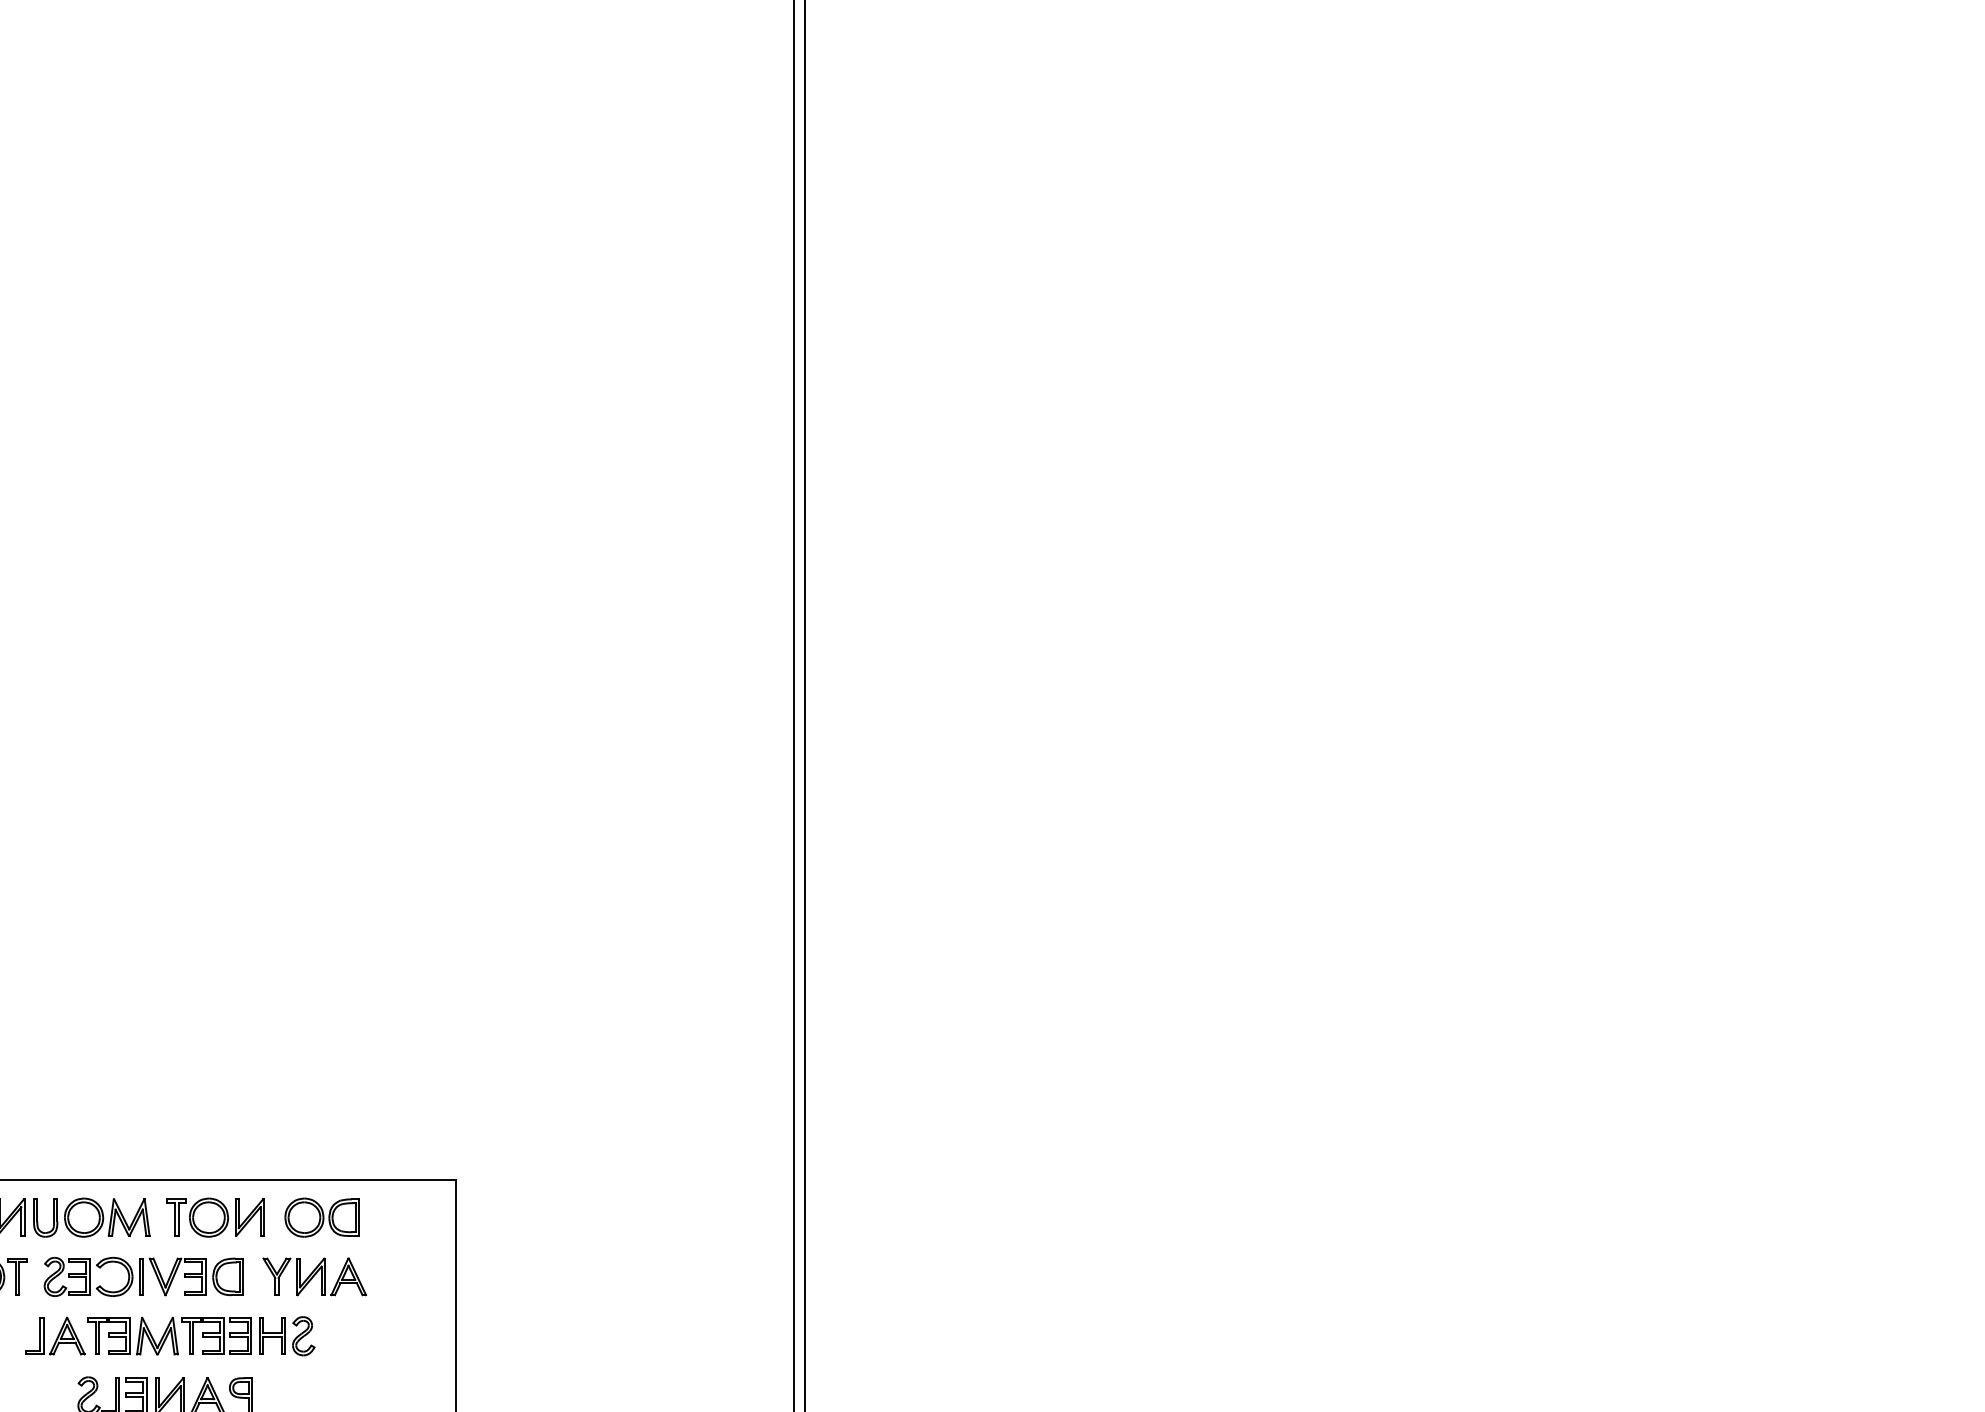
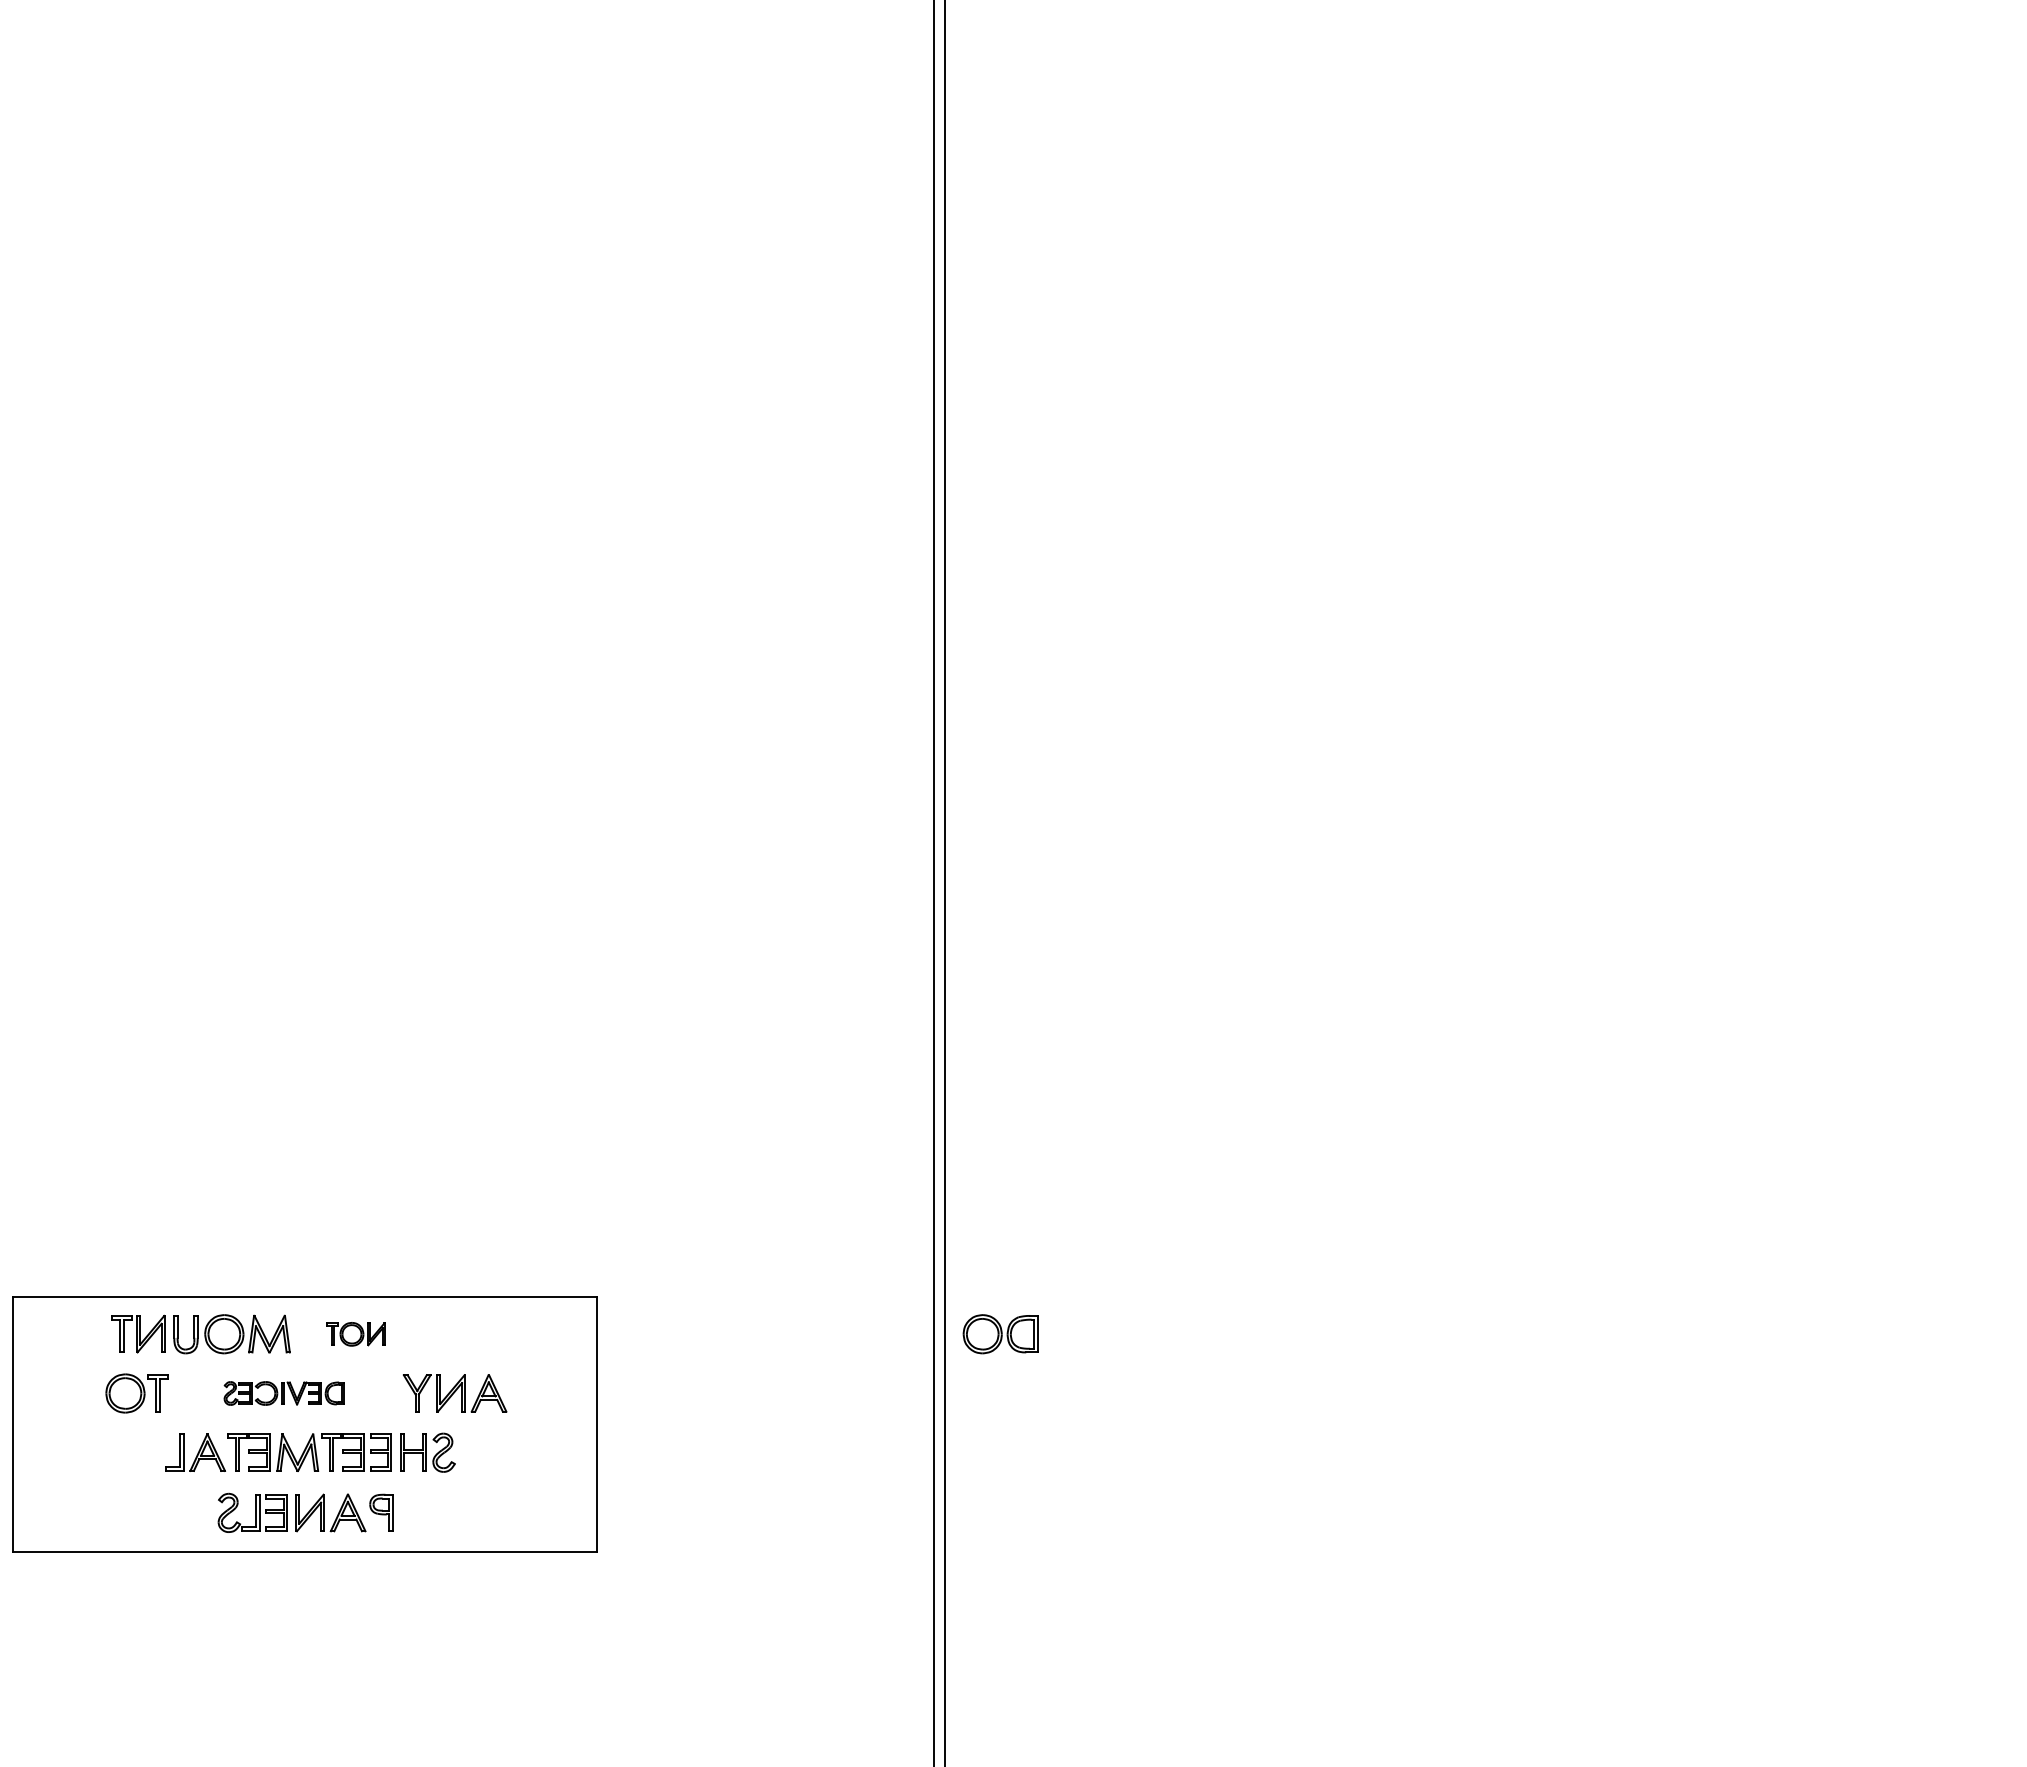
part: (215, 1217) -> (355, 1334), size x0.6
part: (322, 1217) -> (1000, 1334), moved
part: (143, 1276) -> (283, 1393), size x0.6

